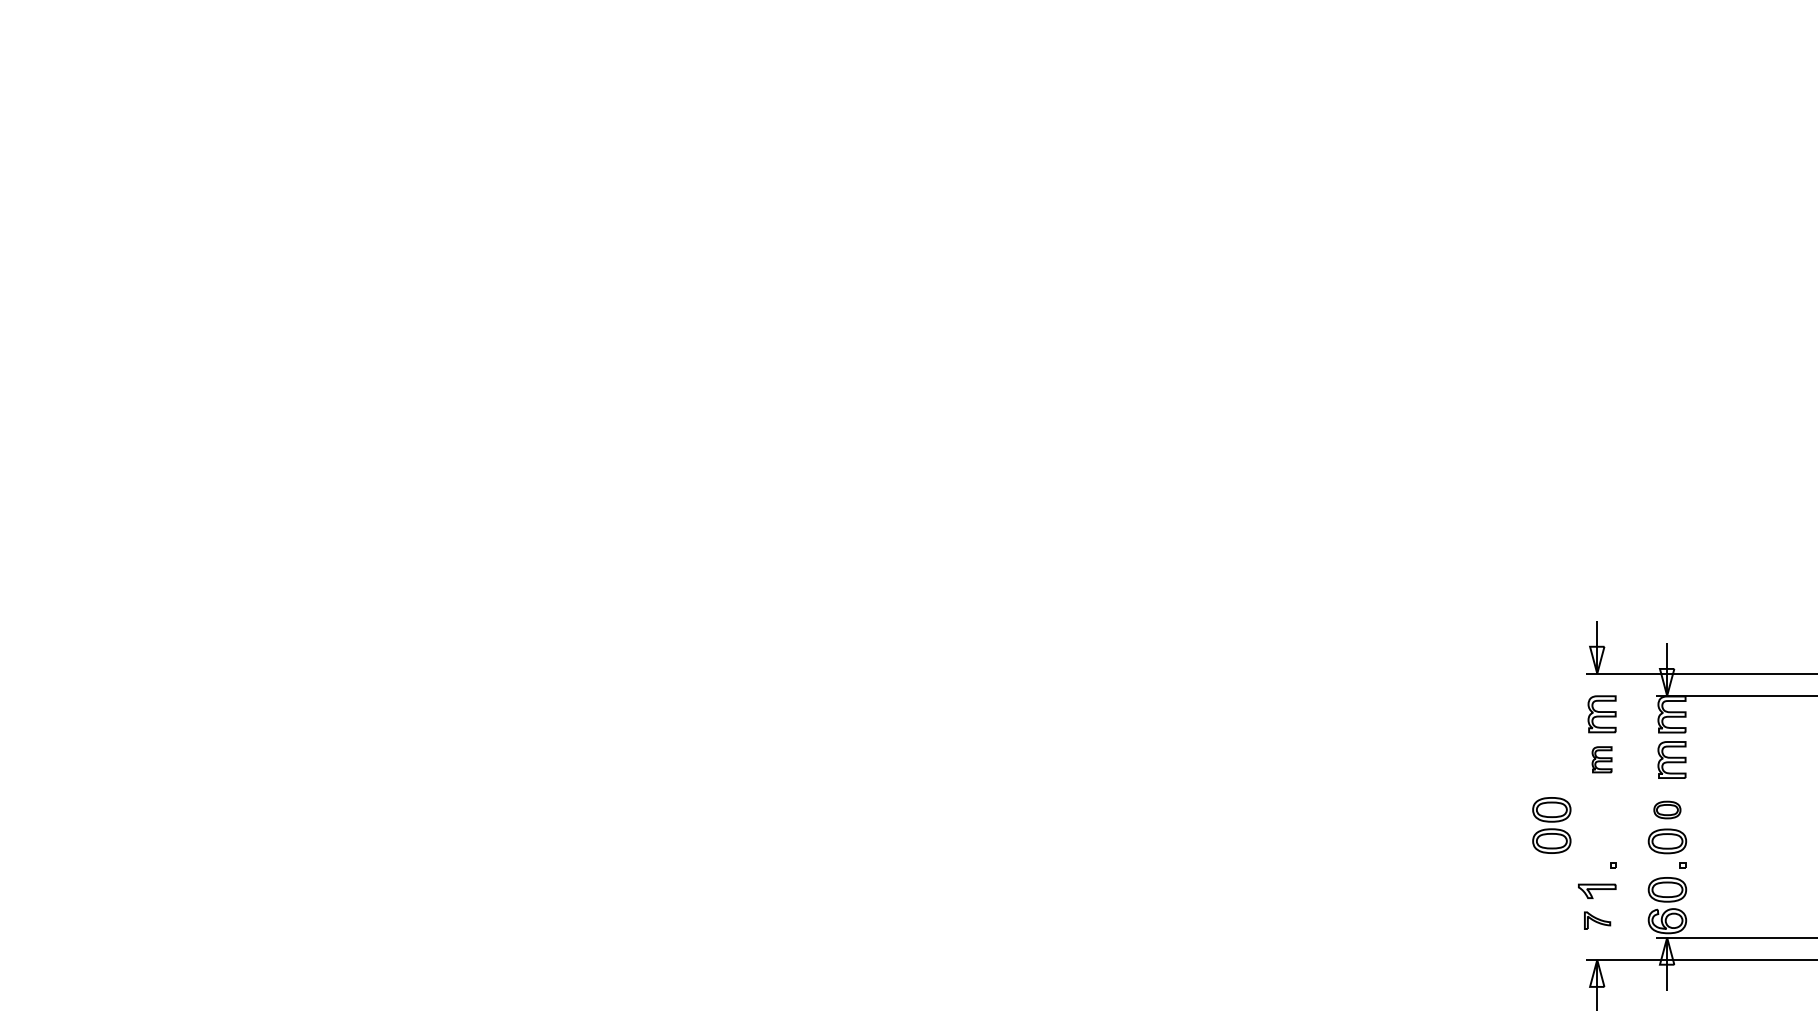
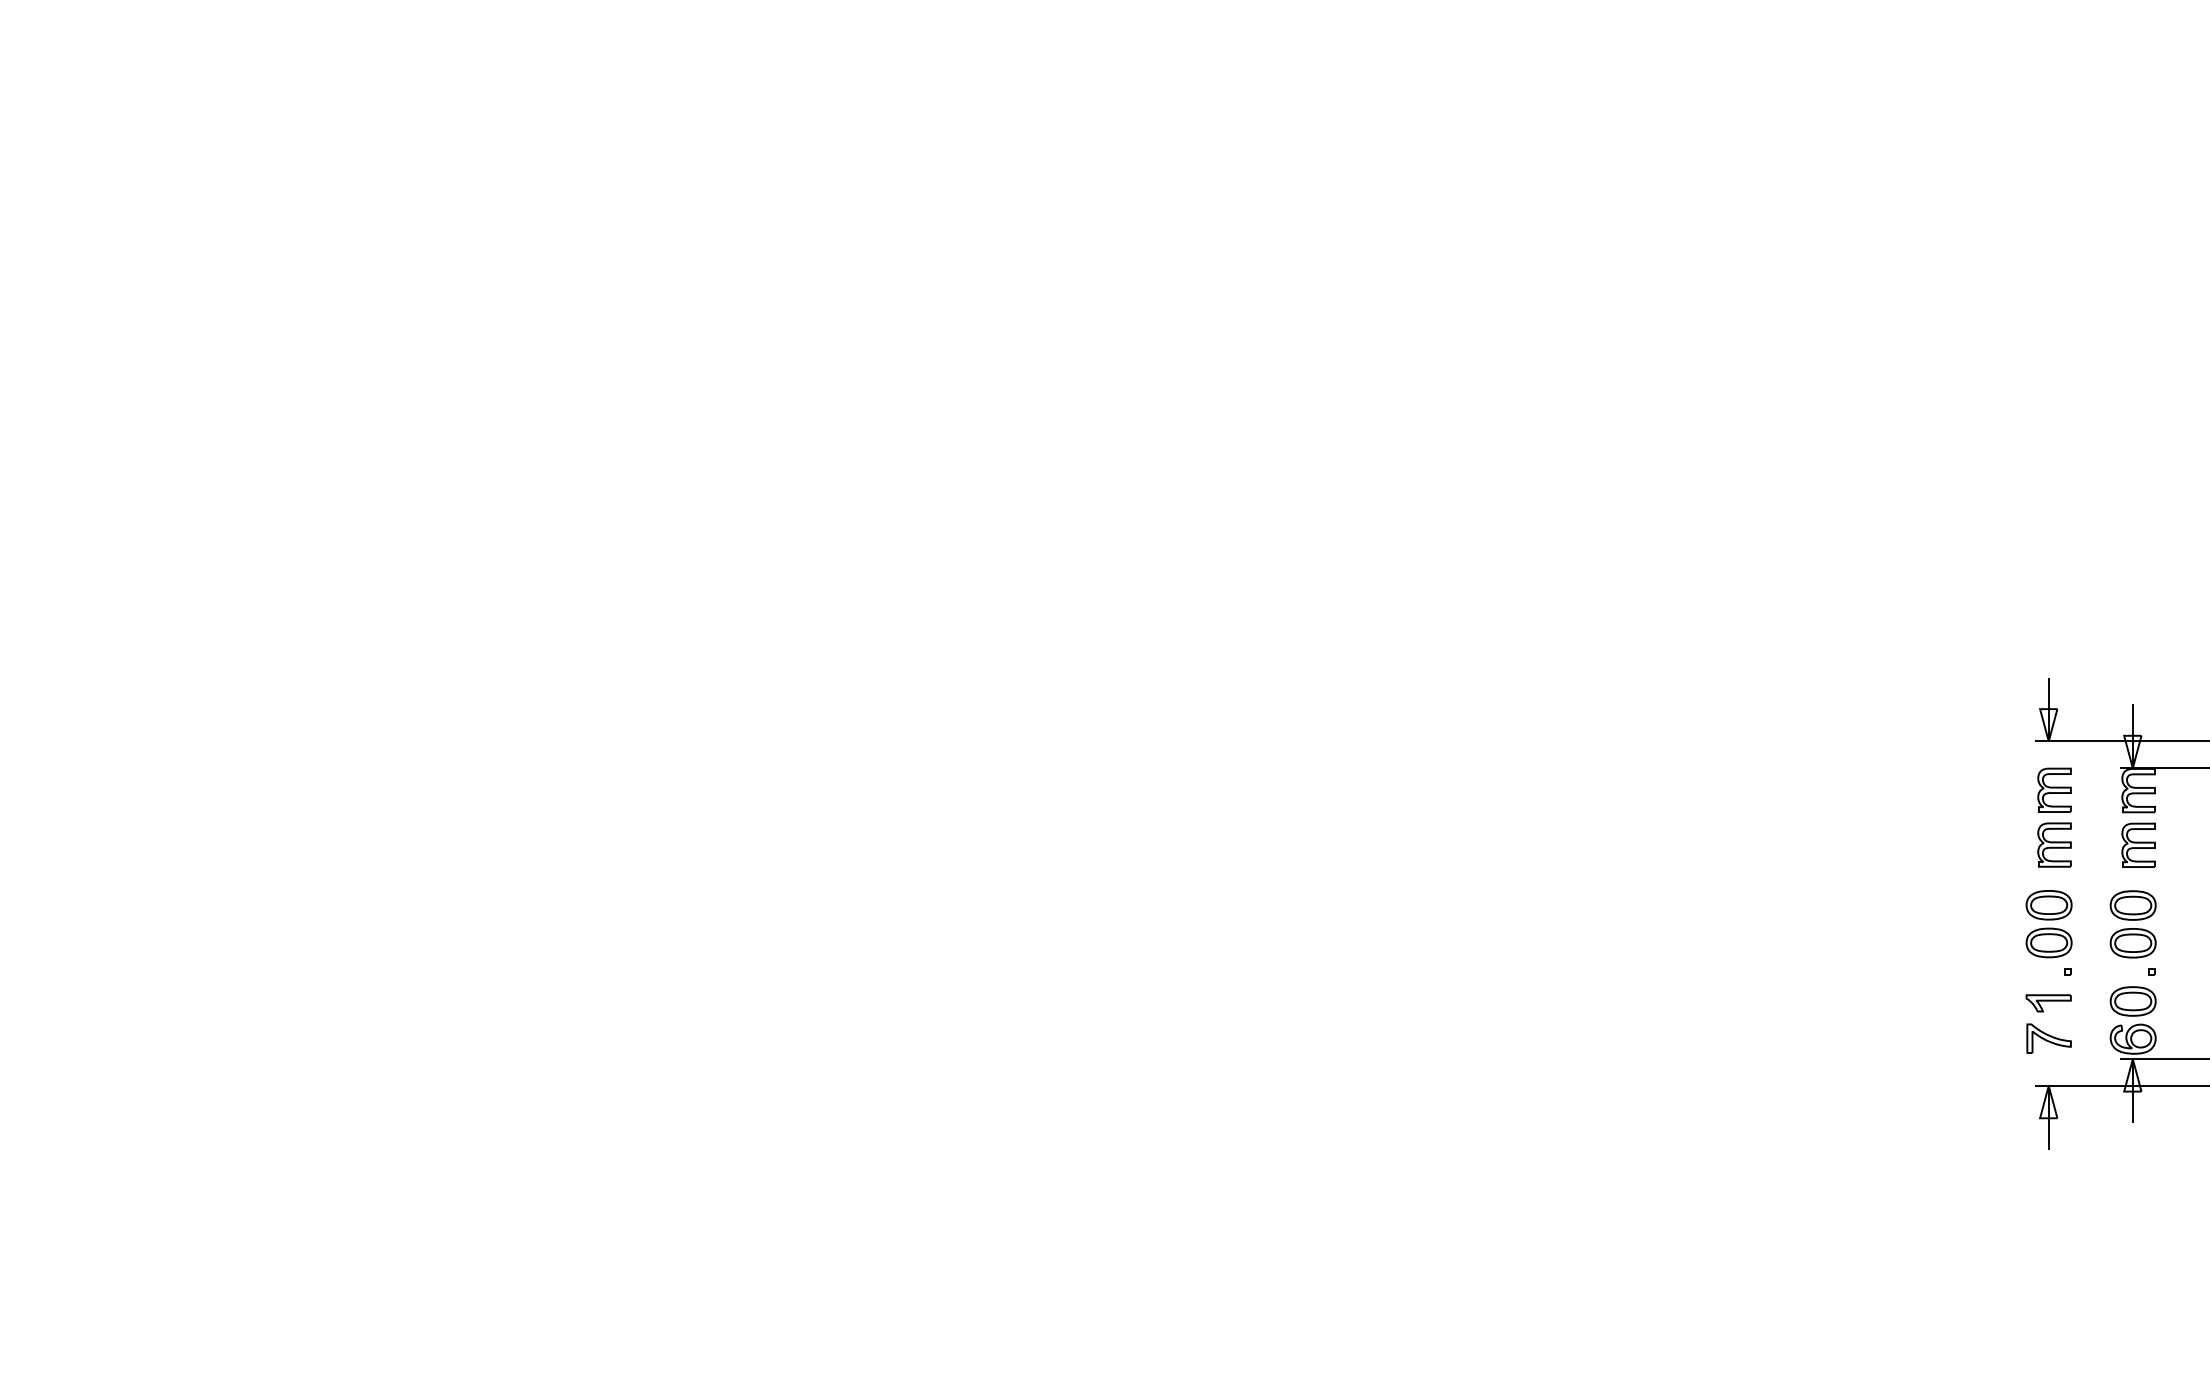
part: (1602, 759) -> (2054, 844), size x1.43
part: (1666, 810) -> (2132, 905), size x1.43
part: (1551, 825) -> (2048, 924), moved
part: (1597, 920) -> (2048, 1038), size x1.43

